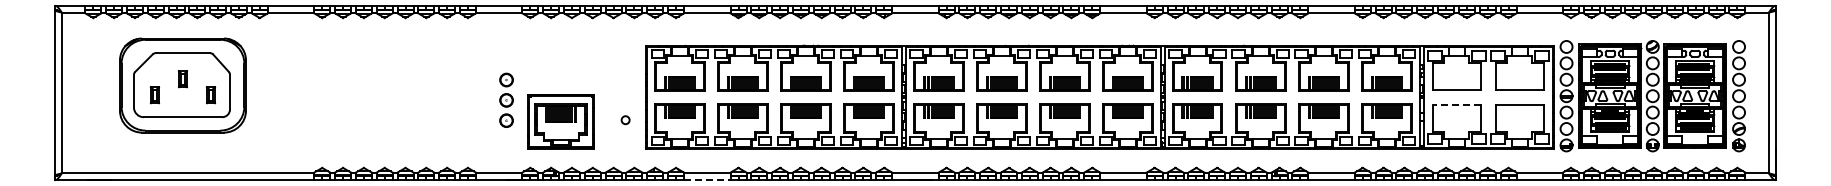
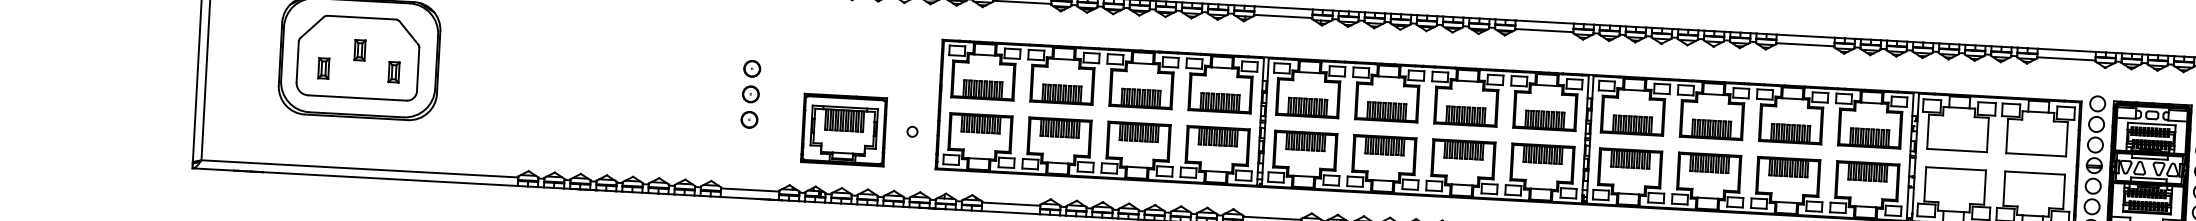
part: (506, 99) -> (750, 93), moved
line: (1456, 104) -> (1955, 168), dashed -> solid
part: (560, 121) -> (843, 129), moved
line: (707, 180) -> (1011, 213), dashed -> solid

